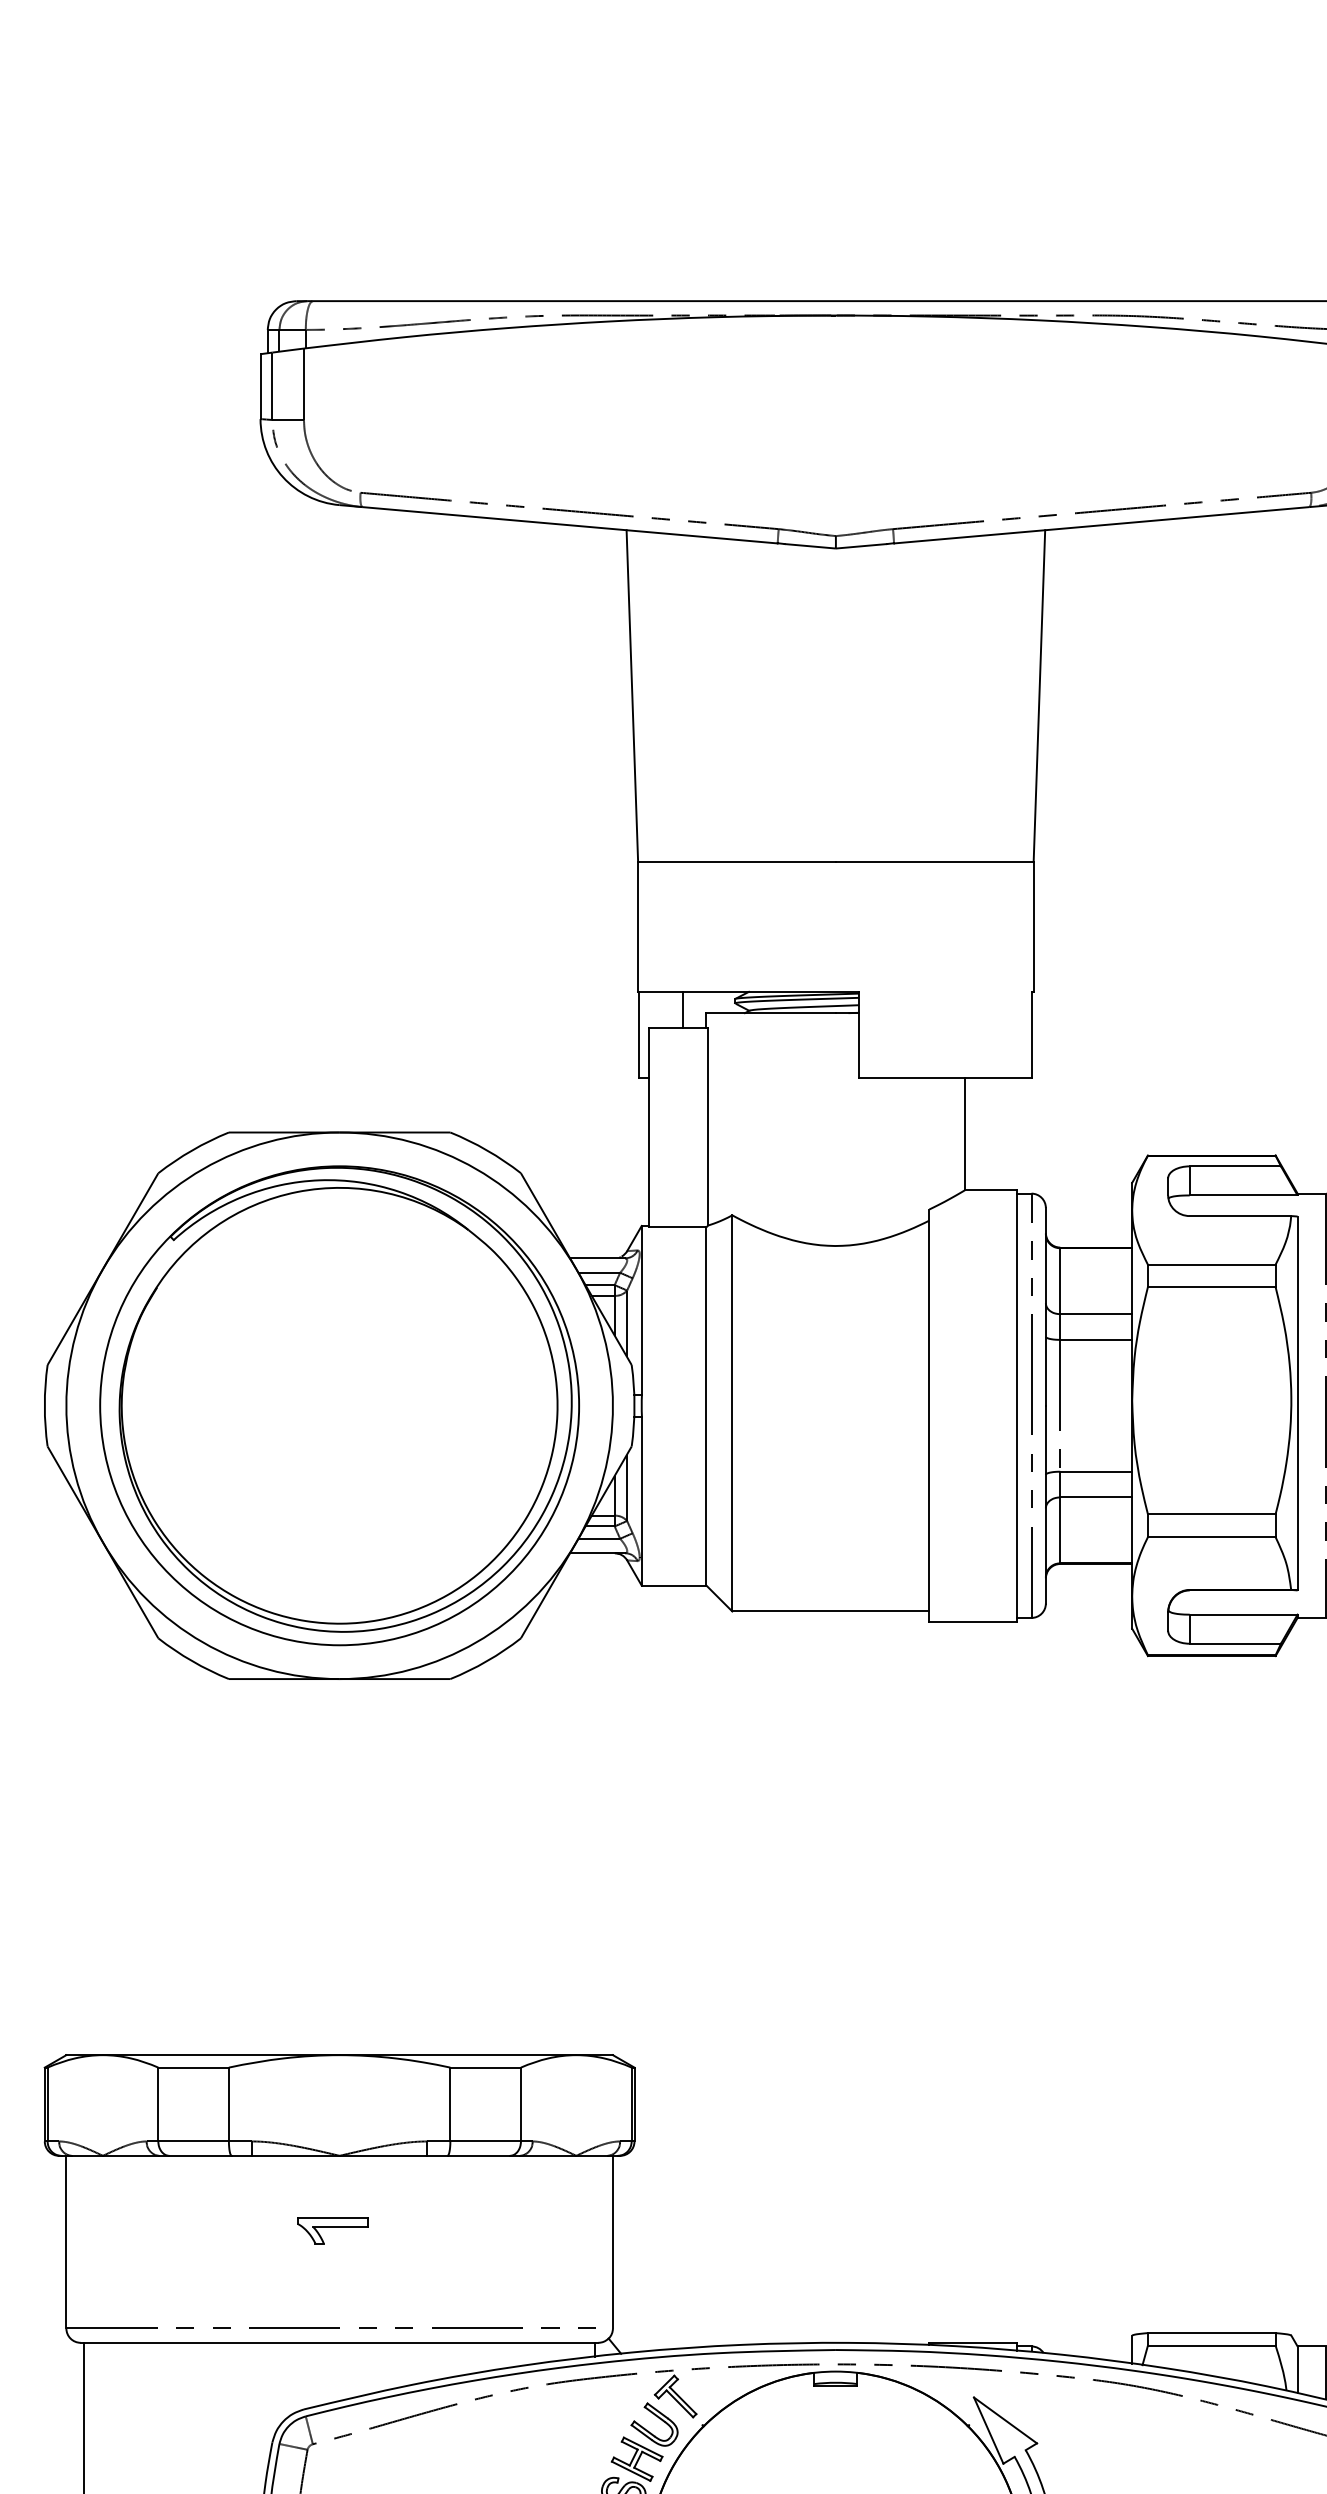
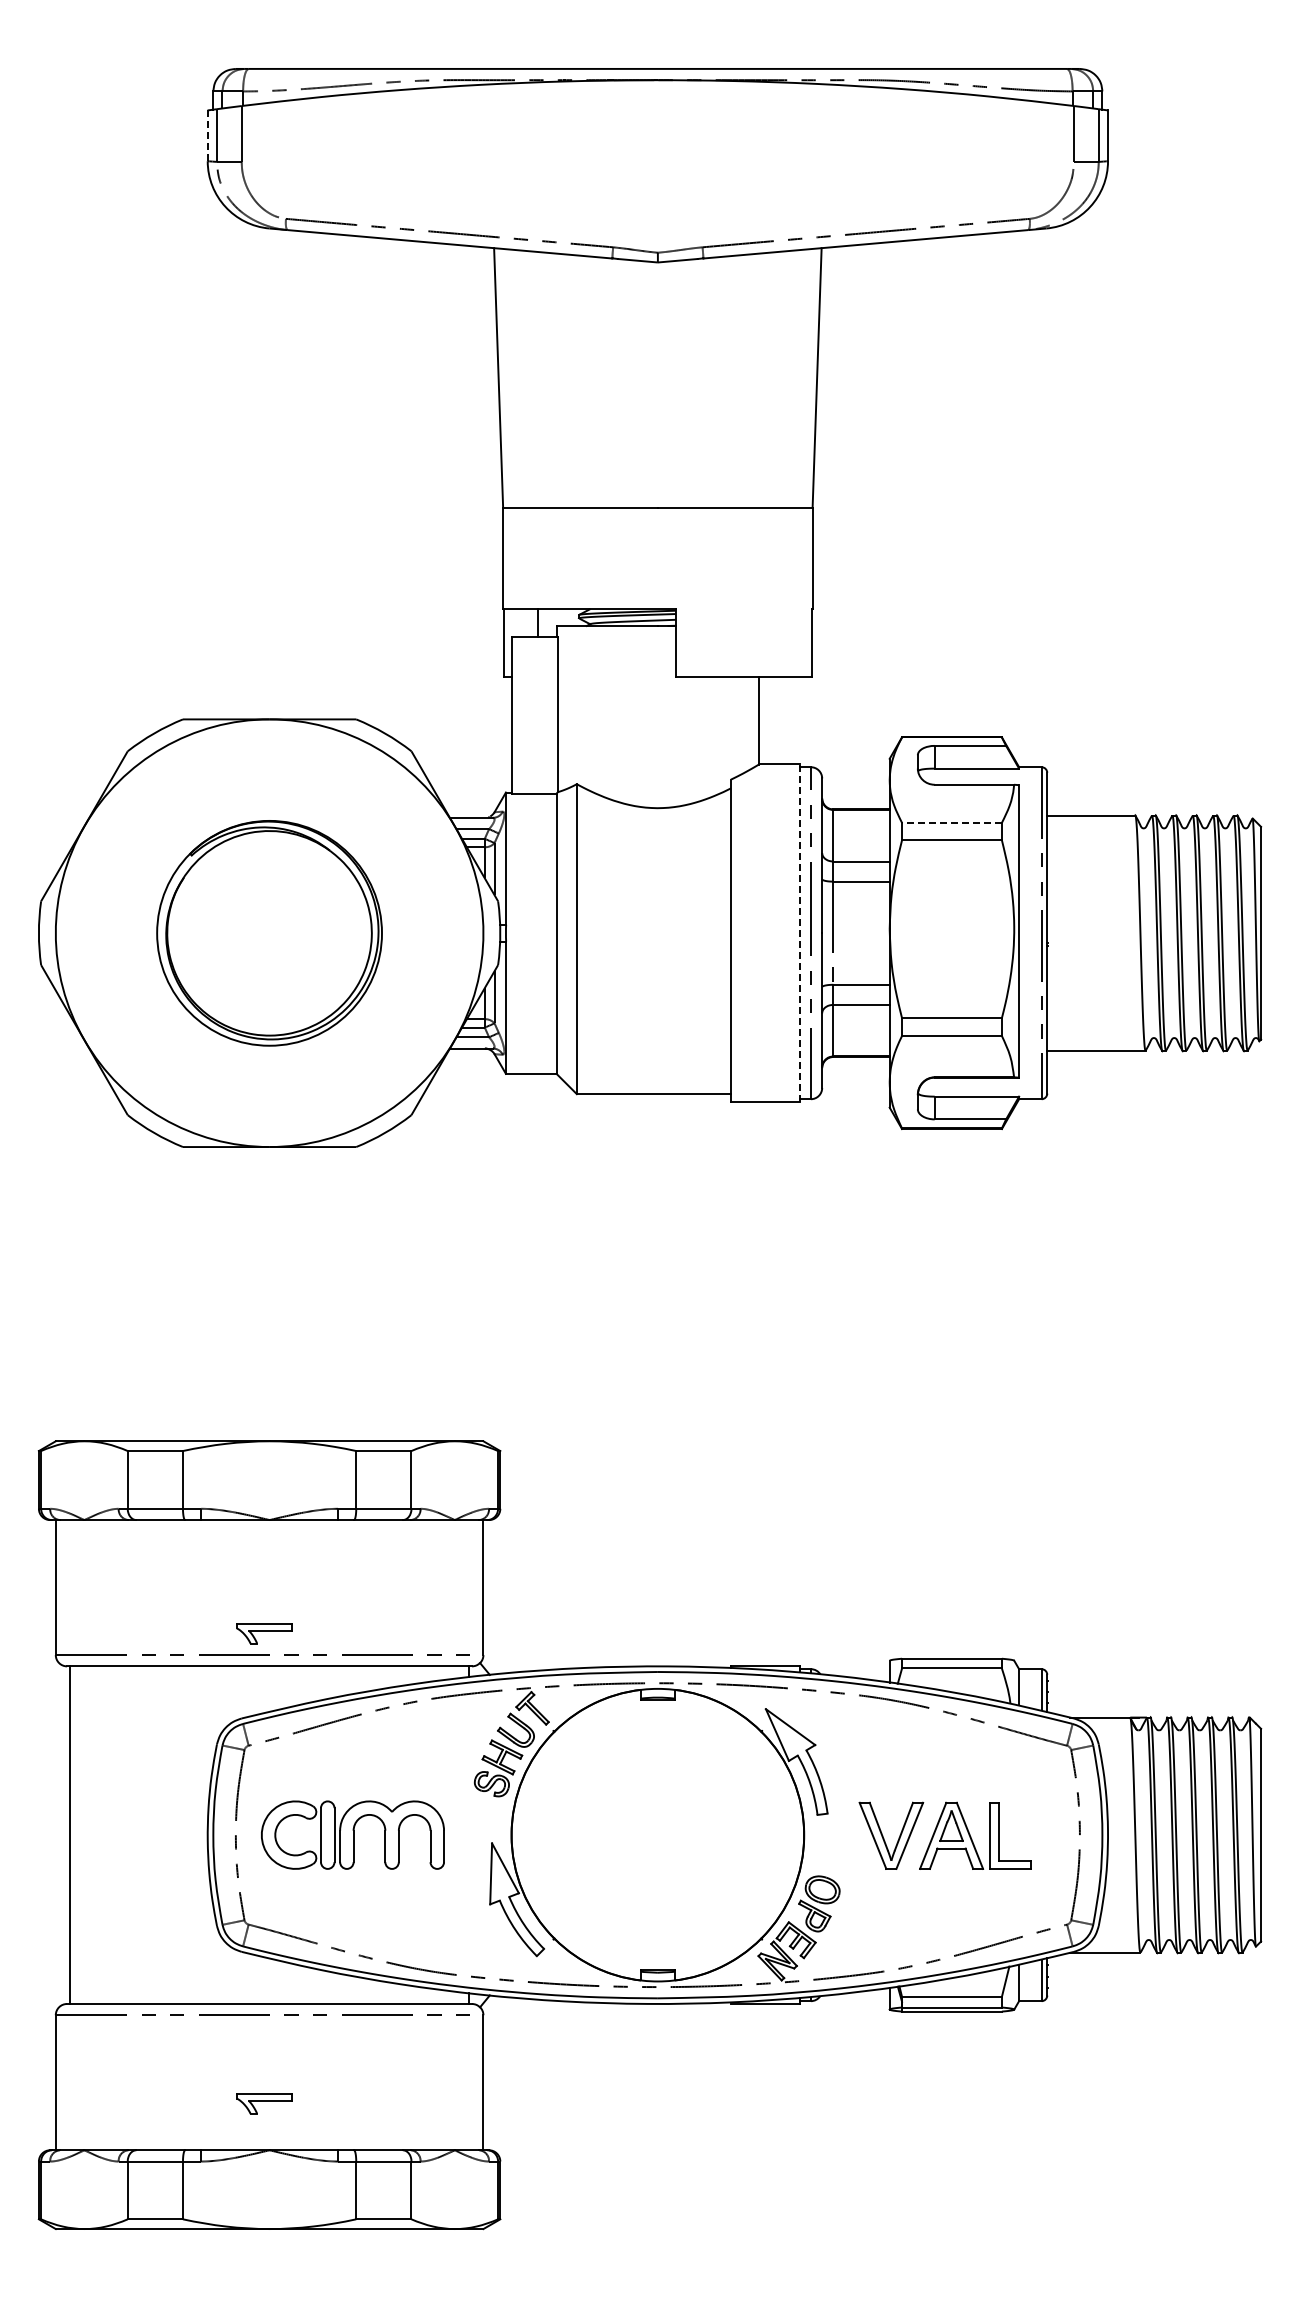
line: (260, 387) -> (207, 136), solid -> dashed
line: (1211, 1264) -> (951, 822), solid -> dashed
part: (339, 1406) -> (269, 933), size x0.6
line: (1016, 1406) -> (799, 933), solid -> dashed
part: (333, 2230) -> (264, 1633), moved

